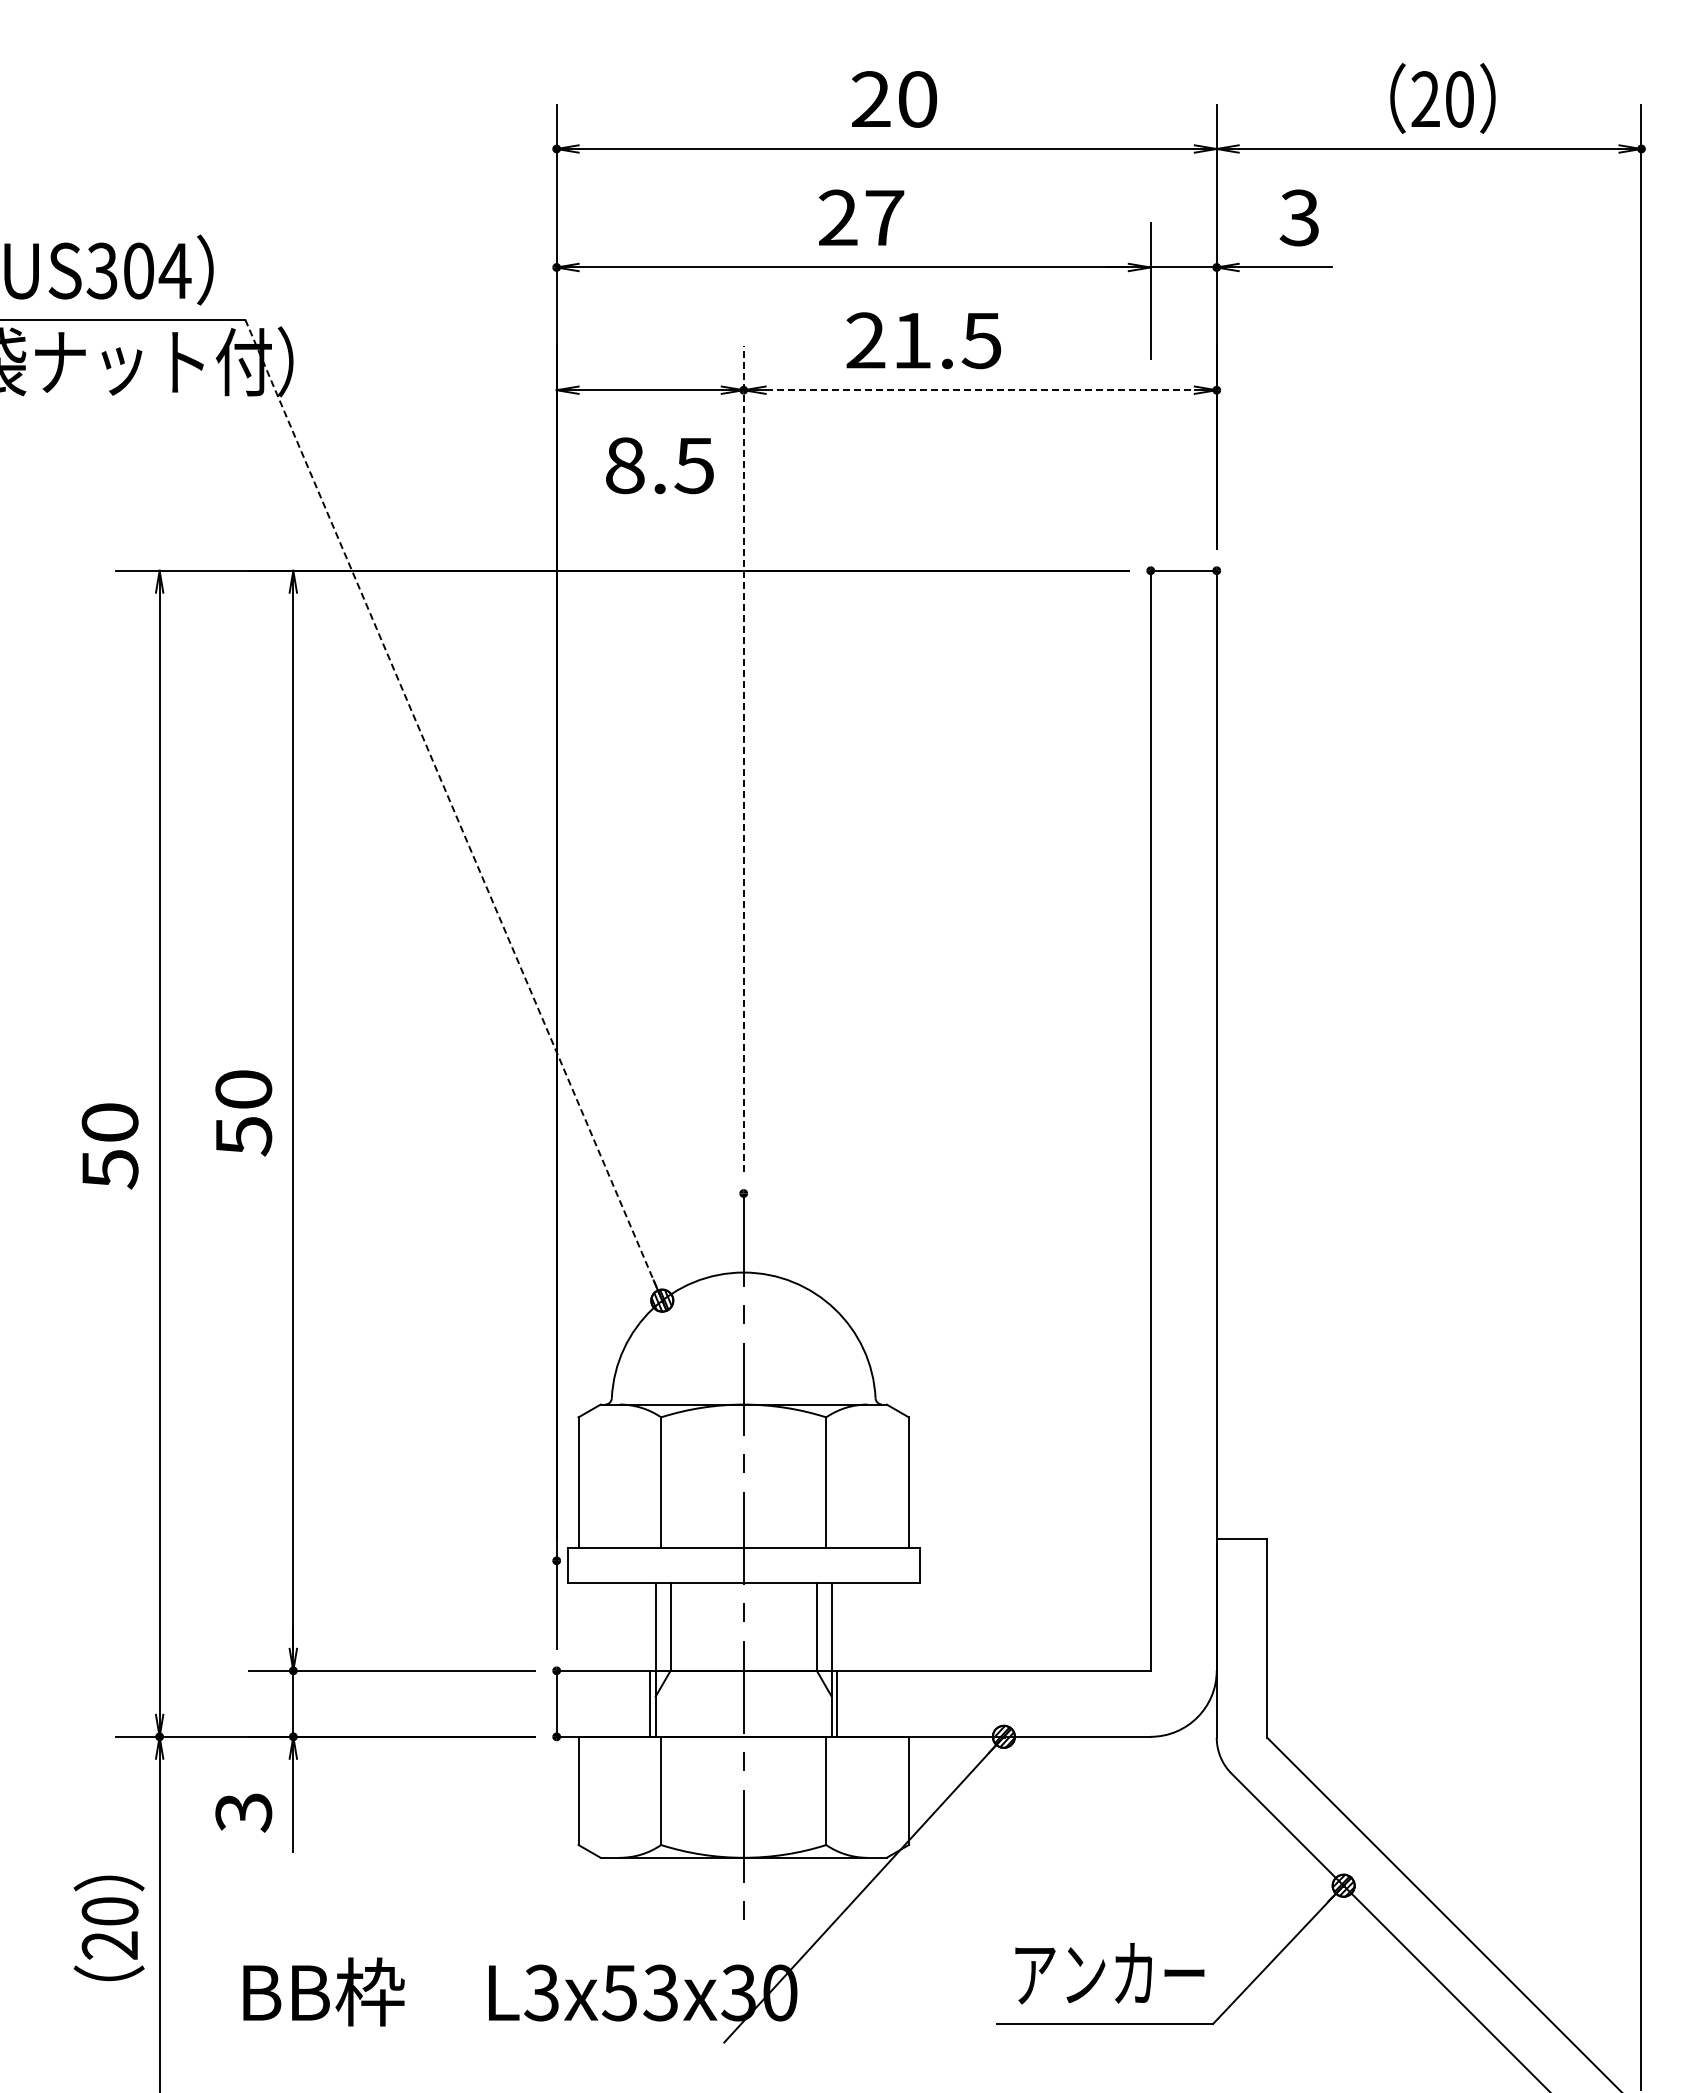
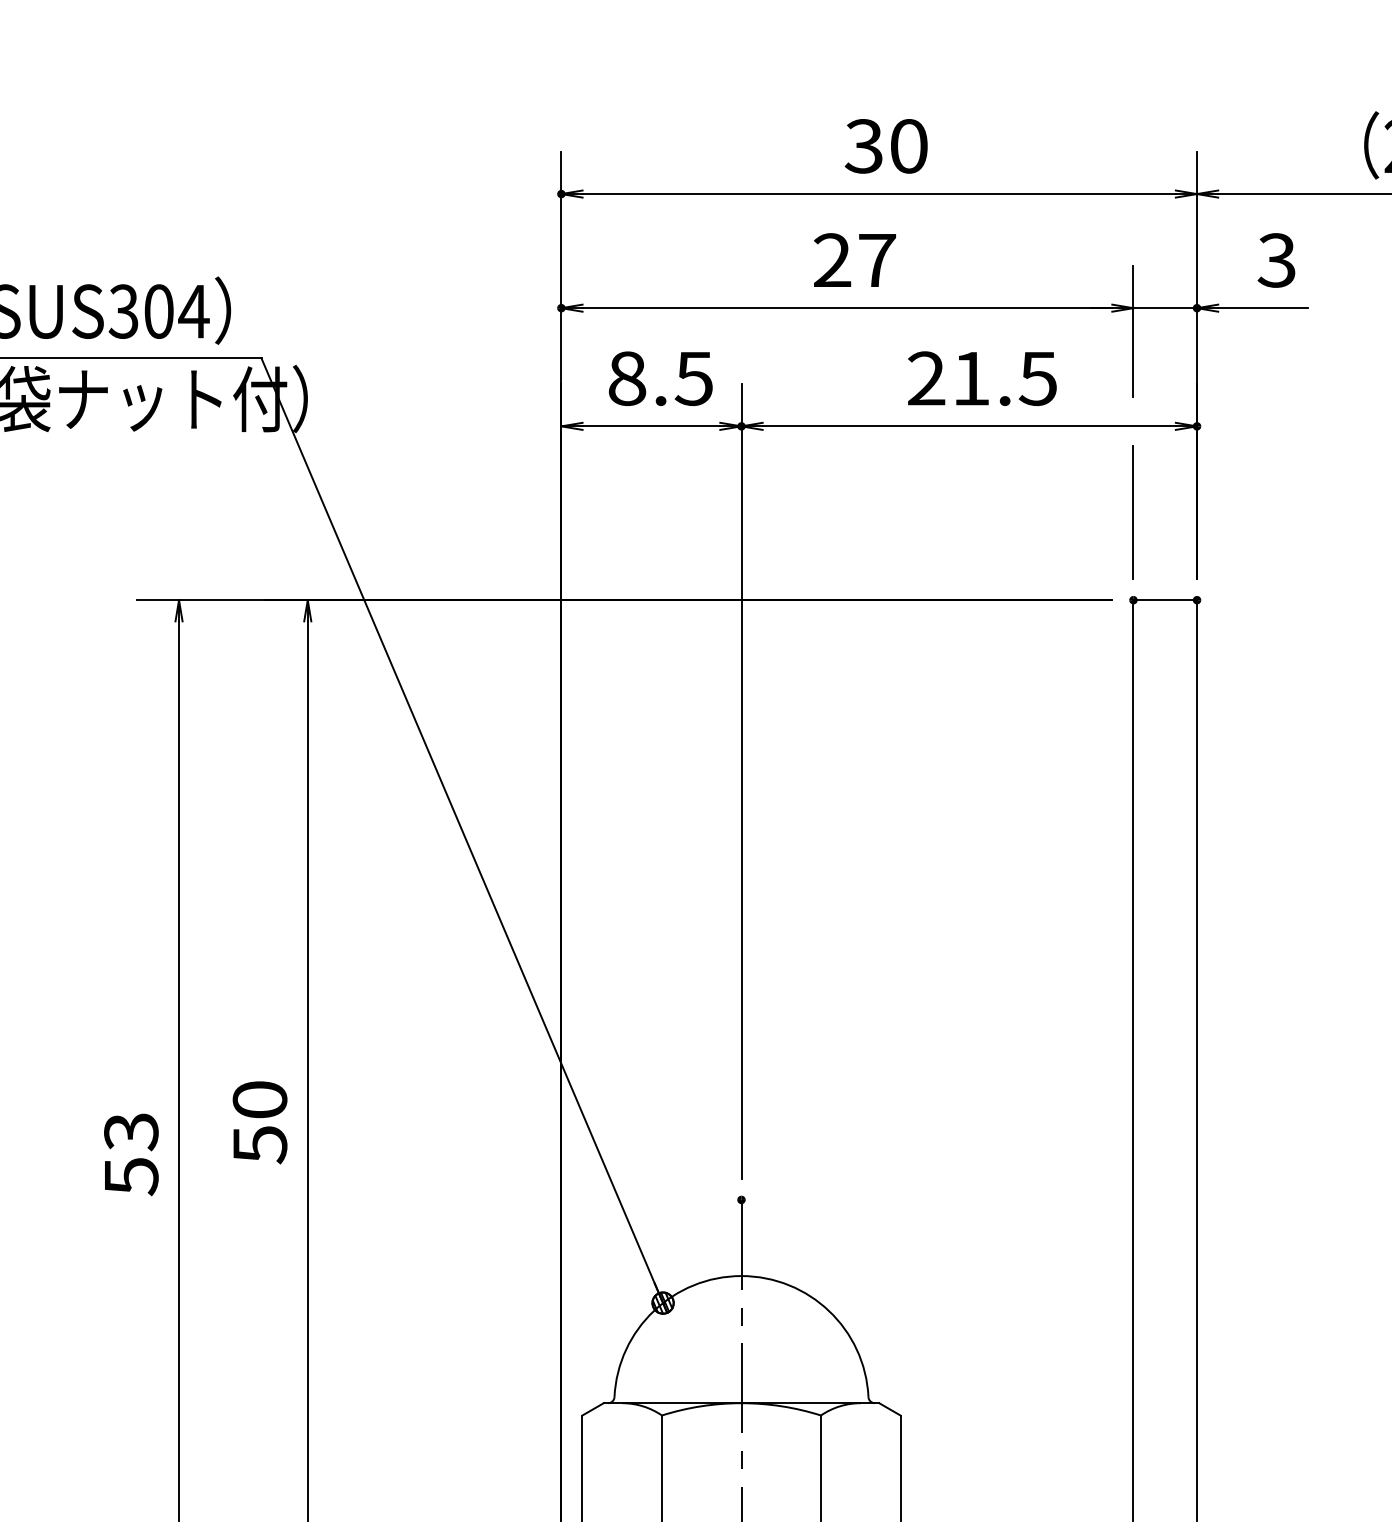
text: (870, 99) -> (863, 146), 20 -> 30
text: (923, 340) -> (982, 378), moved
line: (980, 390) -> (969, 426), dashed -> solid
text: (659, 465) -> (660, 378), moved
line: (1150, 479) -> (1133, 512), added
line: (743, 758) -> (741, 781), dashed -> solid
line: (452, 808) -> (461, 829), dashed -> solid
text: (109, 1122) -> (130, 1131), 50 -> 53

